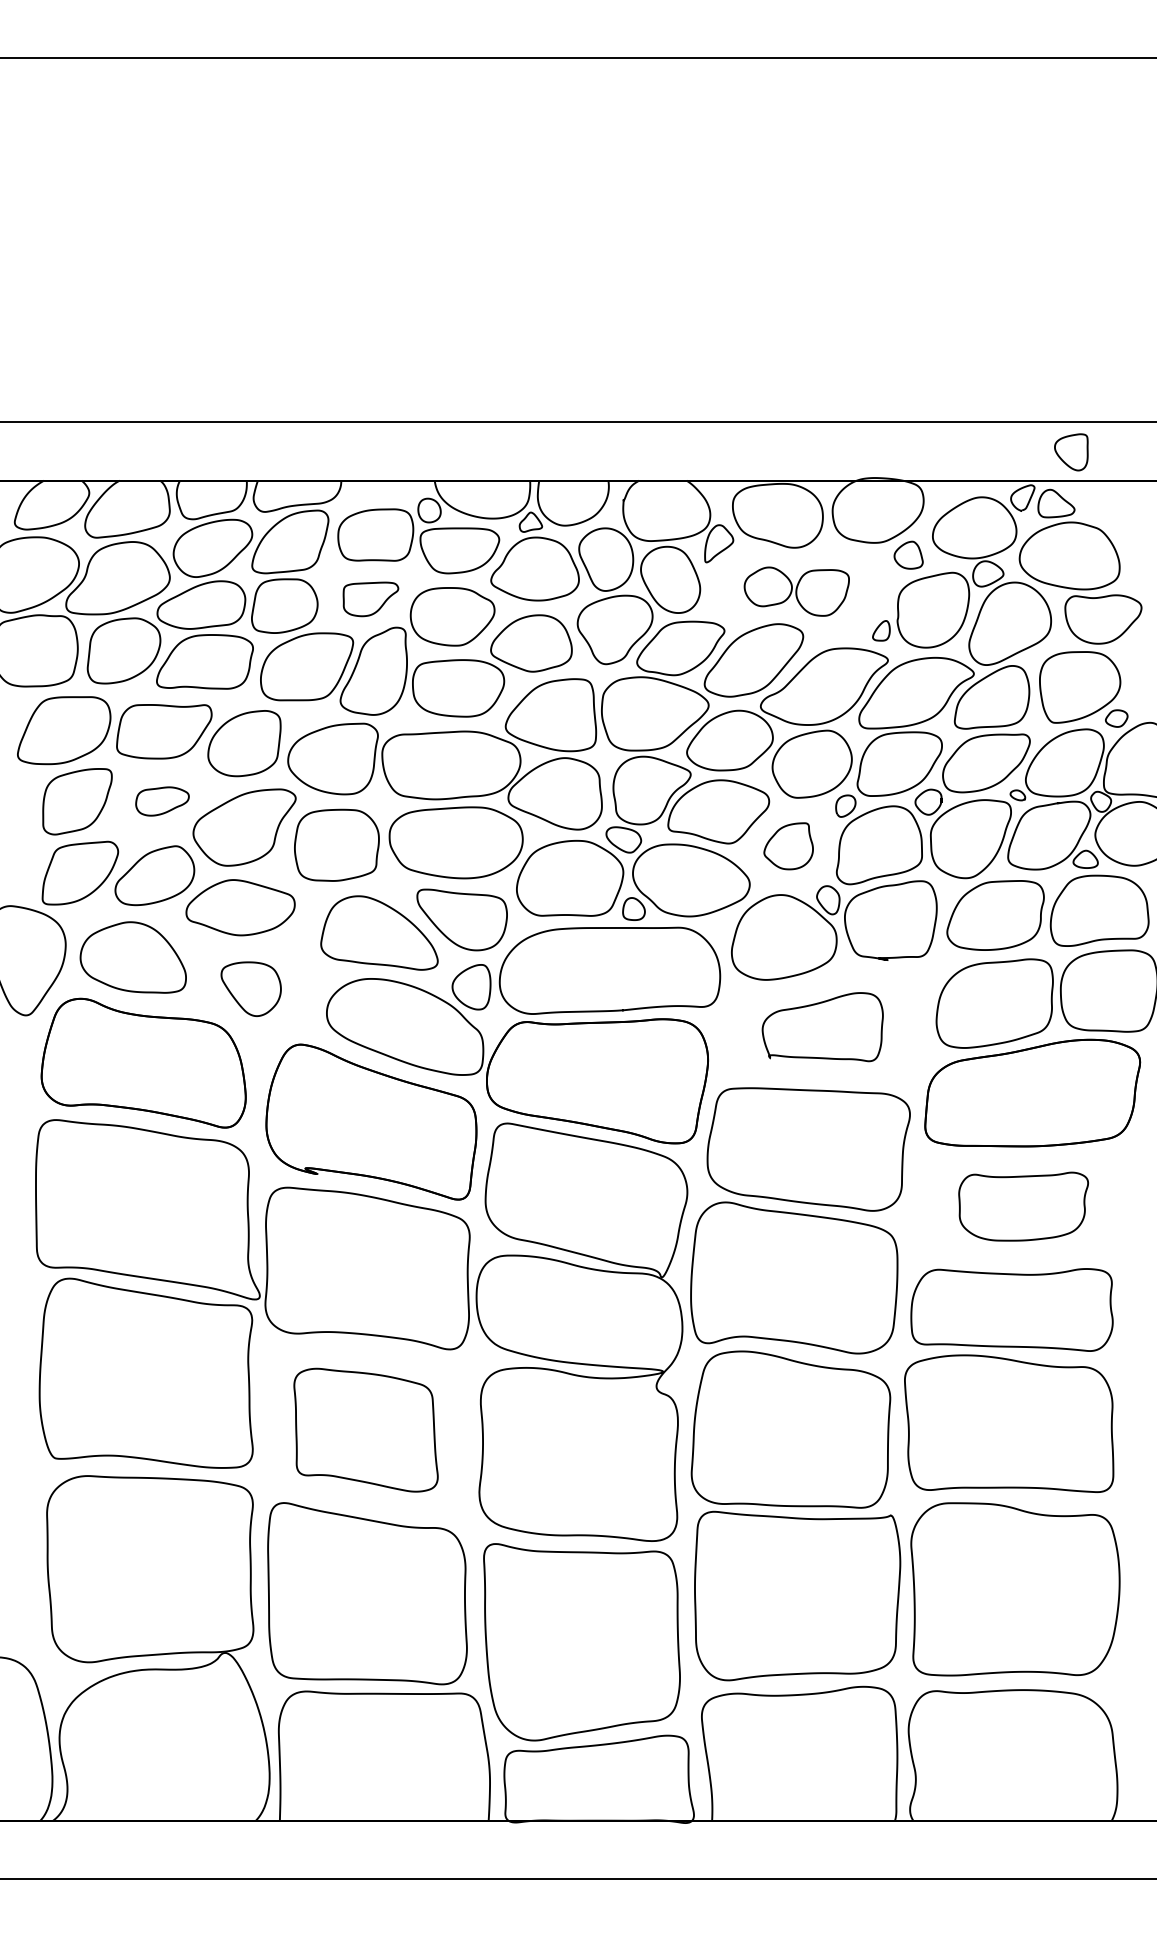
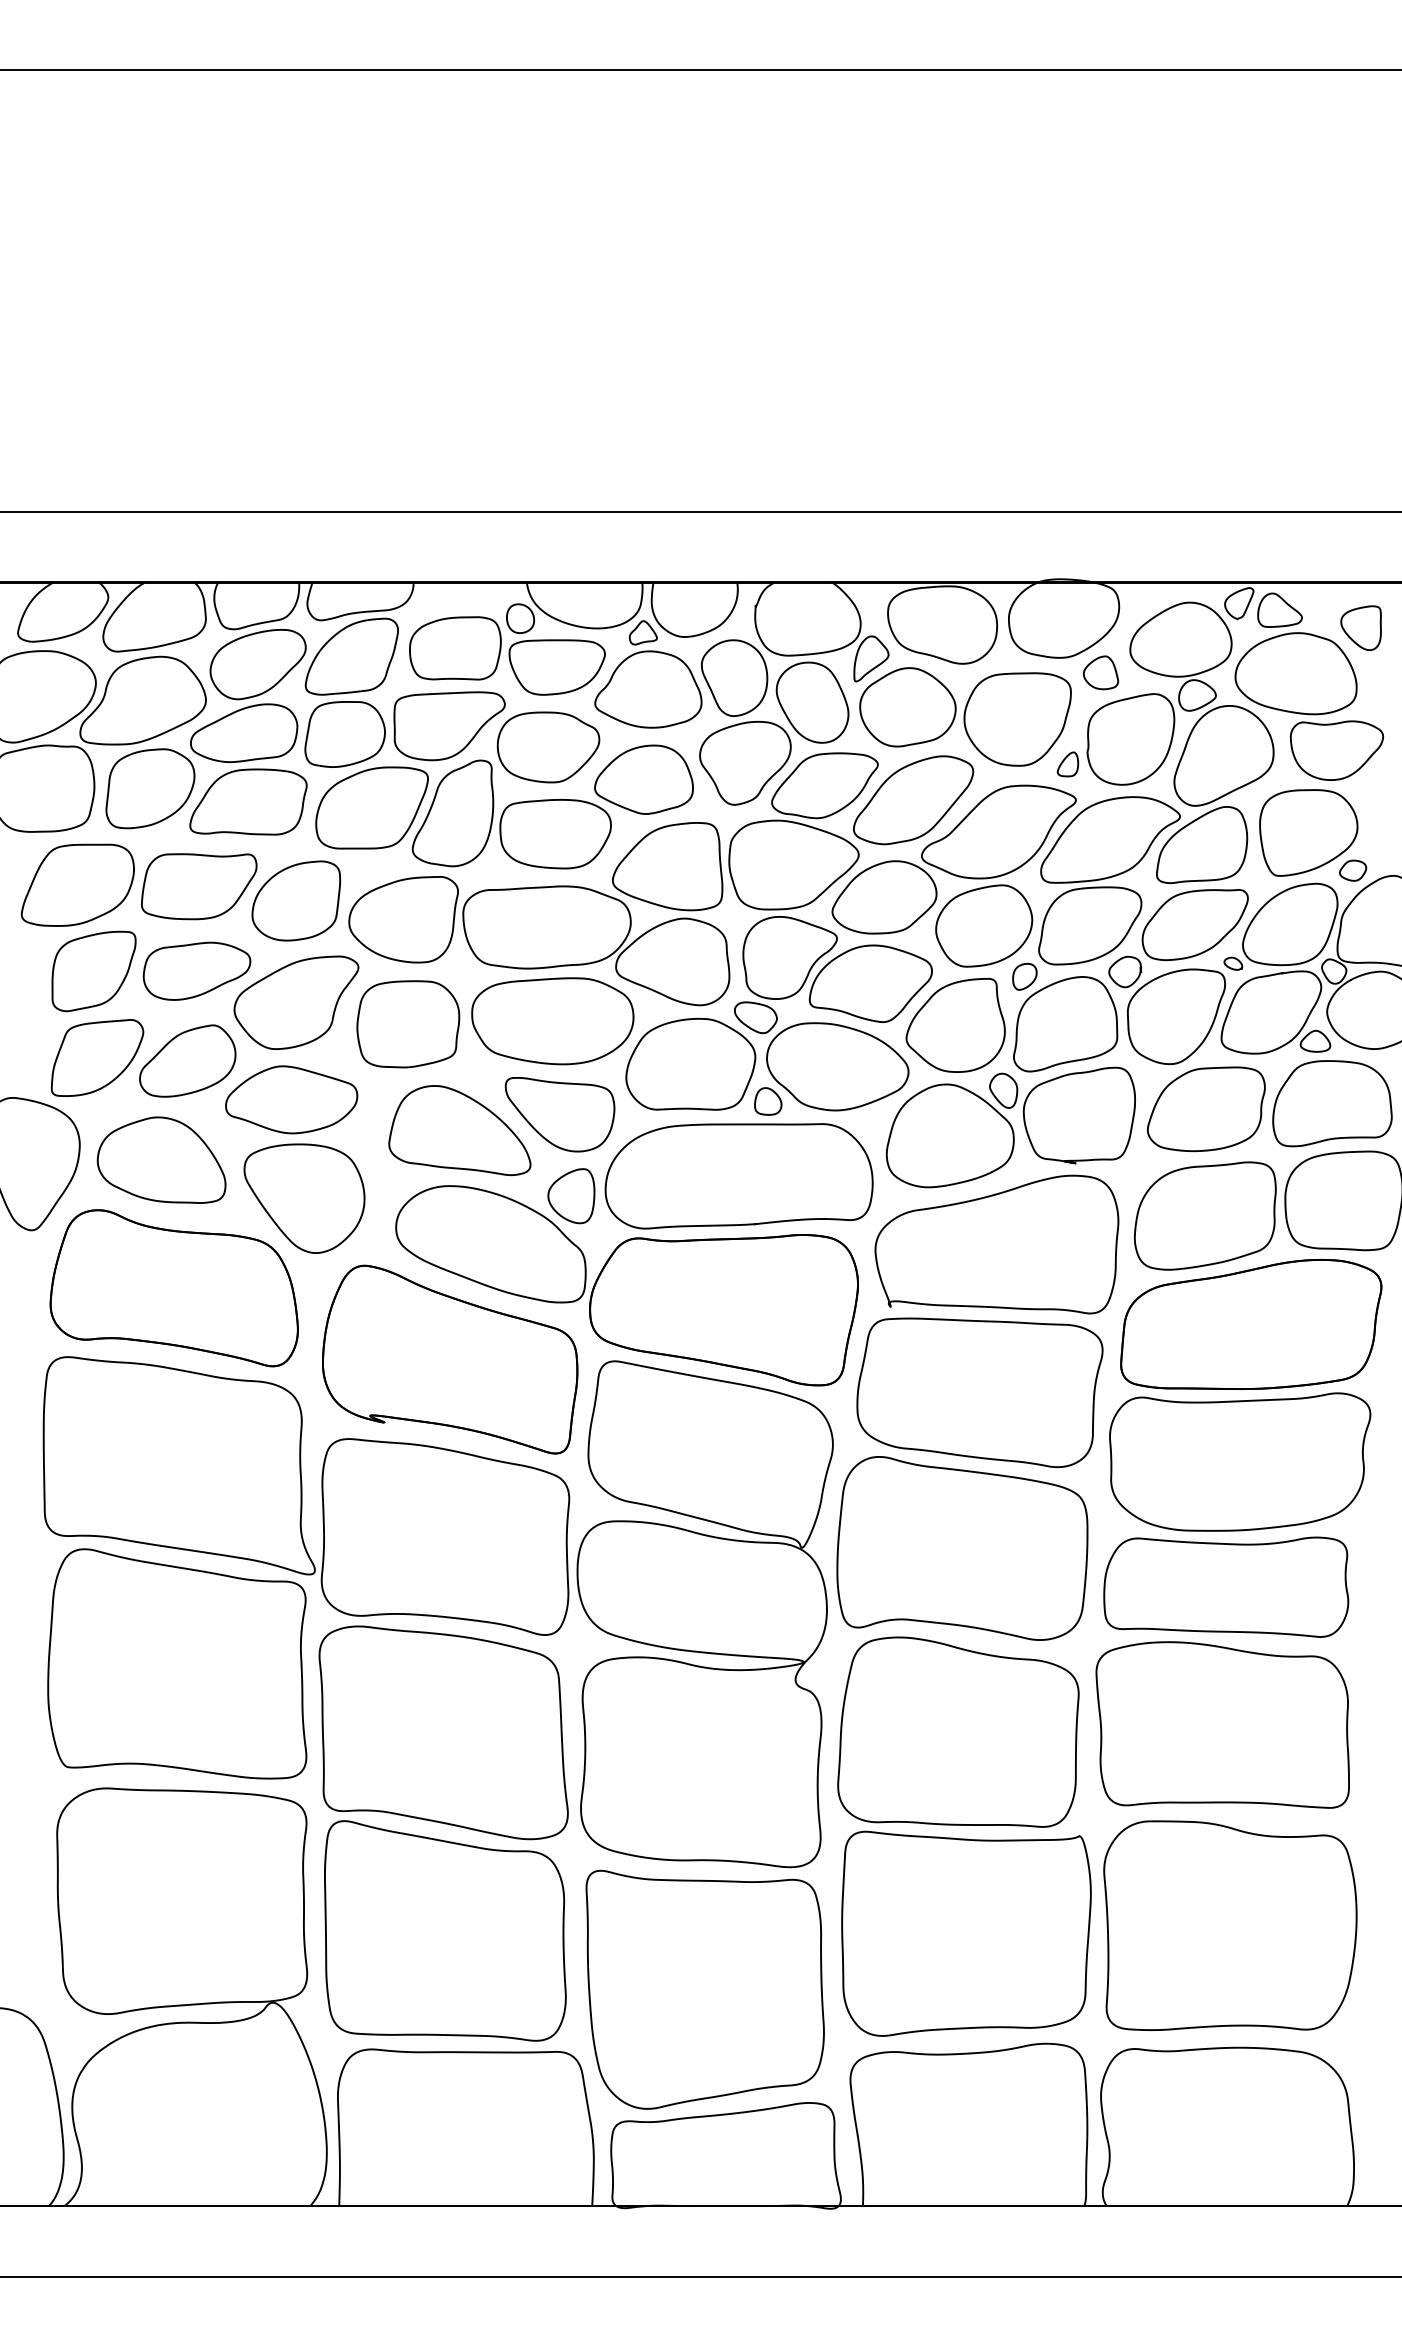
part: (1070, 452) -> (1360, 628), moved
part: (796, 591) -> (965, 716), size x1.67
part: (370, 599) -> (449, 726), size x1.67
part: (162, 800) -> (196, 970), size x1.67
part: (788, 846) -> (955, 1025), size x1.67
part: (251, 989) -> (304, 1198), size x1.67
part: (822, 1027) -> (996, 1244), size x1.67
part: (1023, 1206) -> (1240, 1461), size x1.67
part: (365, 1429) -> (443, 1732), size x1.43

